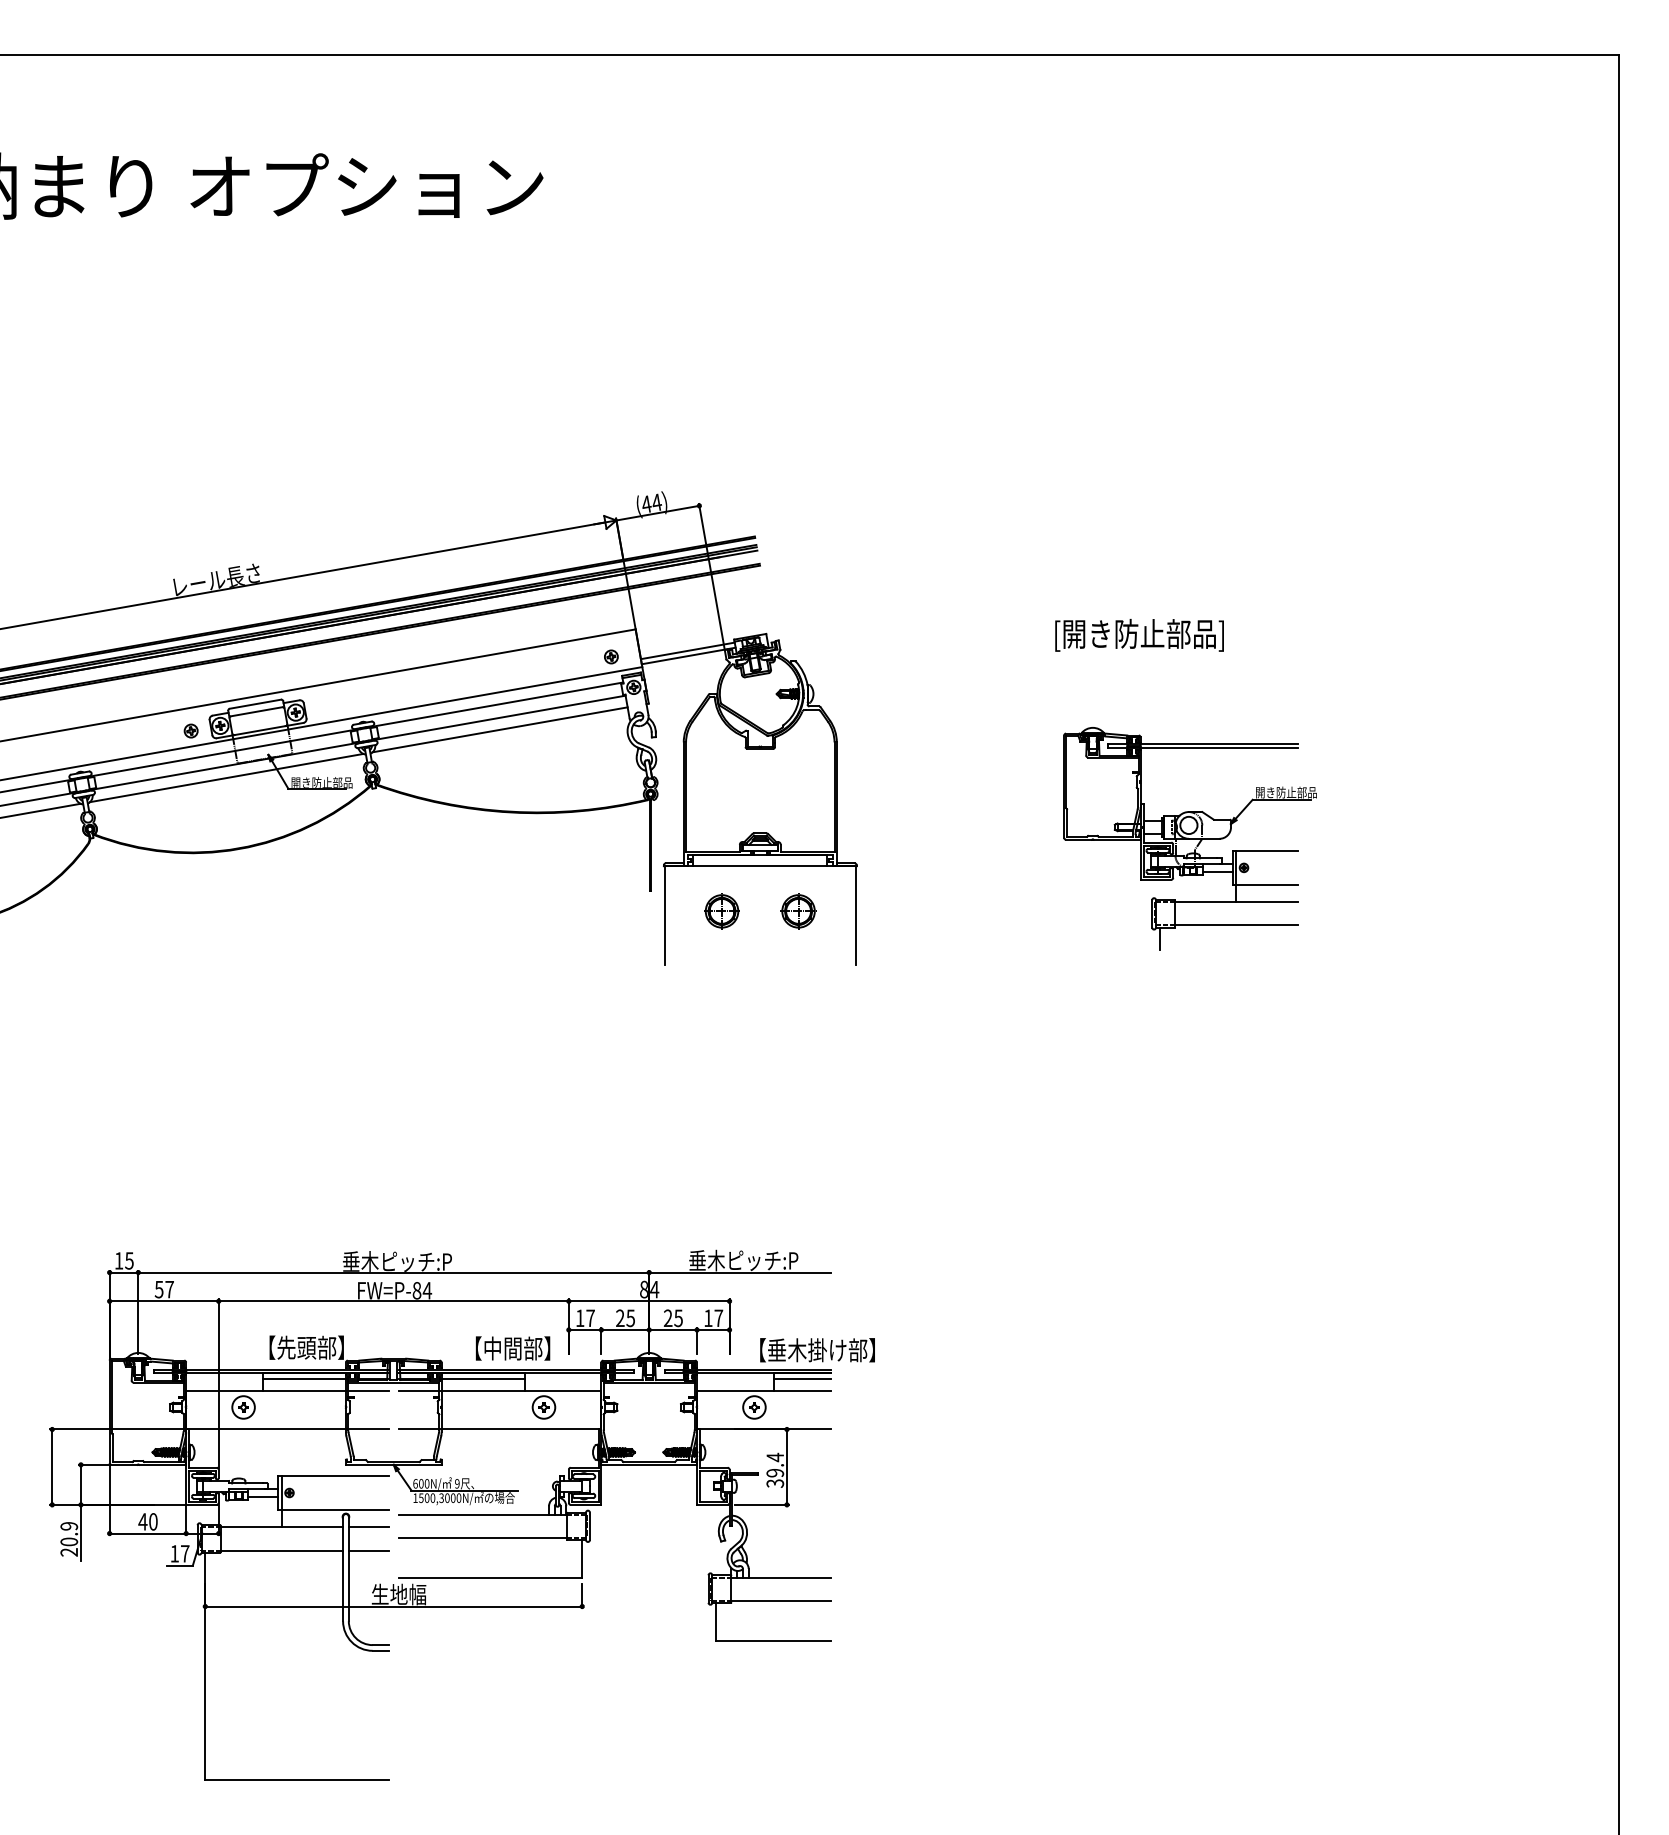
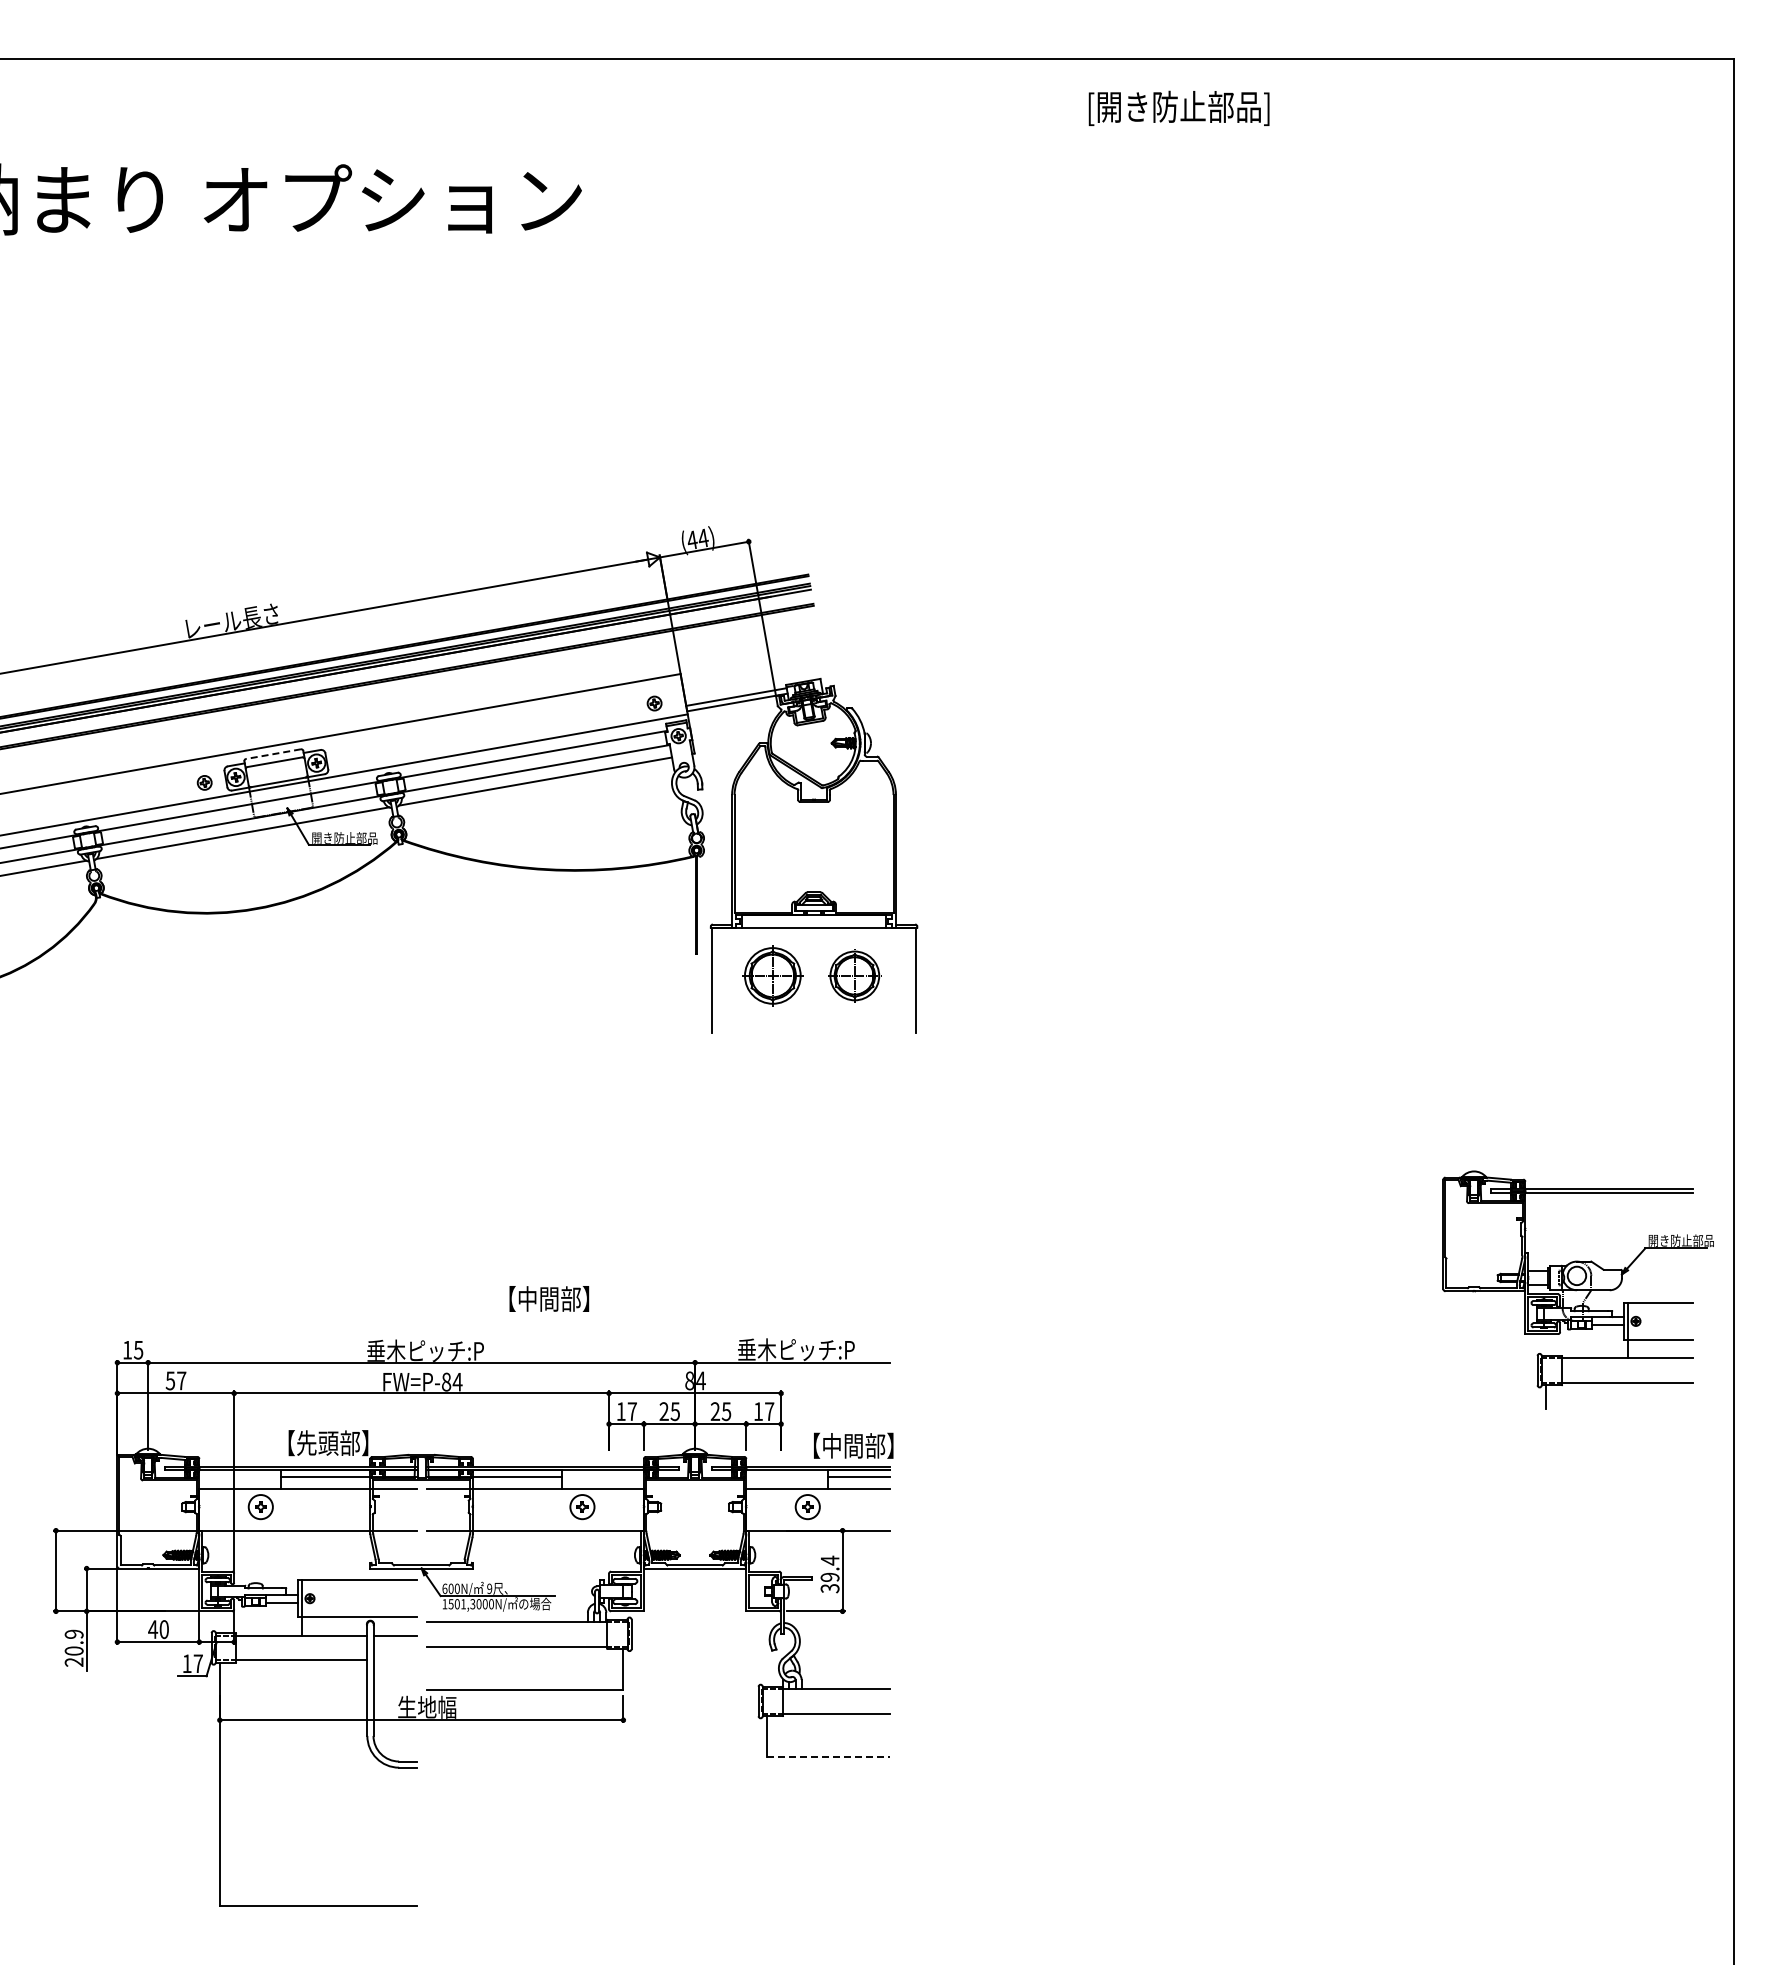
text: (1138, 634) -> (1178, 107), moved
line: (255, 704) -> (273, 754), solid -> dashed
part: (1189, 838) -> (1577, 1289), moved
part: (722, 910) -> (773, 975), size x1.6
part: (799, 910) -> (855, 975), size x1.4
text: (513, 1348) -> (549, 1298), moved
text: (821, 1349) -> (879, 1445), 【垂木掛け部】 -> 【中間部】
text: (432, 1498) -> (463, 1604), 1500,3000N/ -> 1501,3000N/
line: (368, 1550) -> (394, 1660), removed
line: (773, 1640) -> (828, 1756), solid -> dashed

